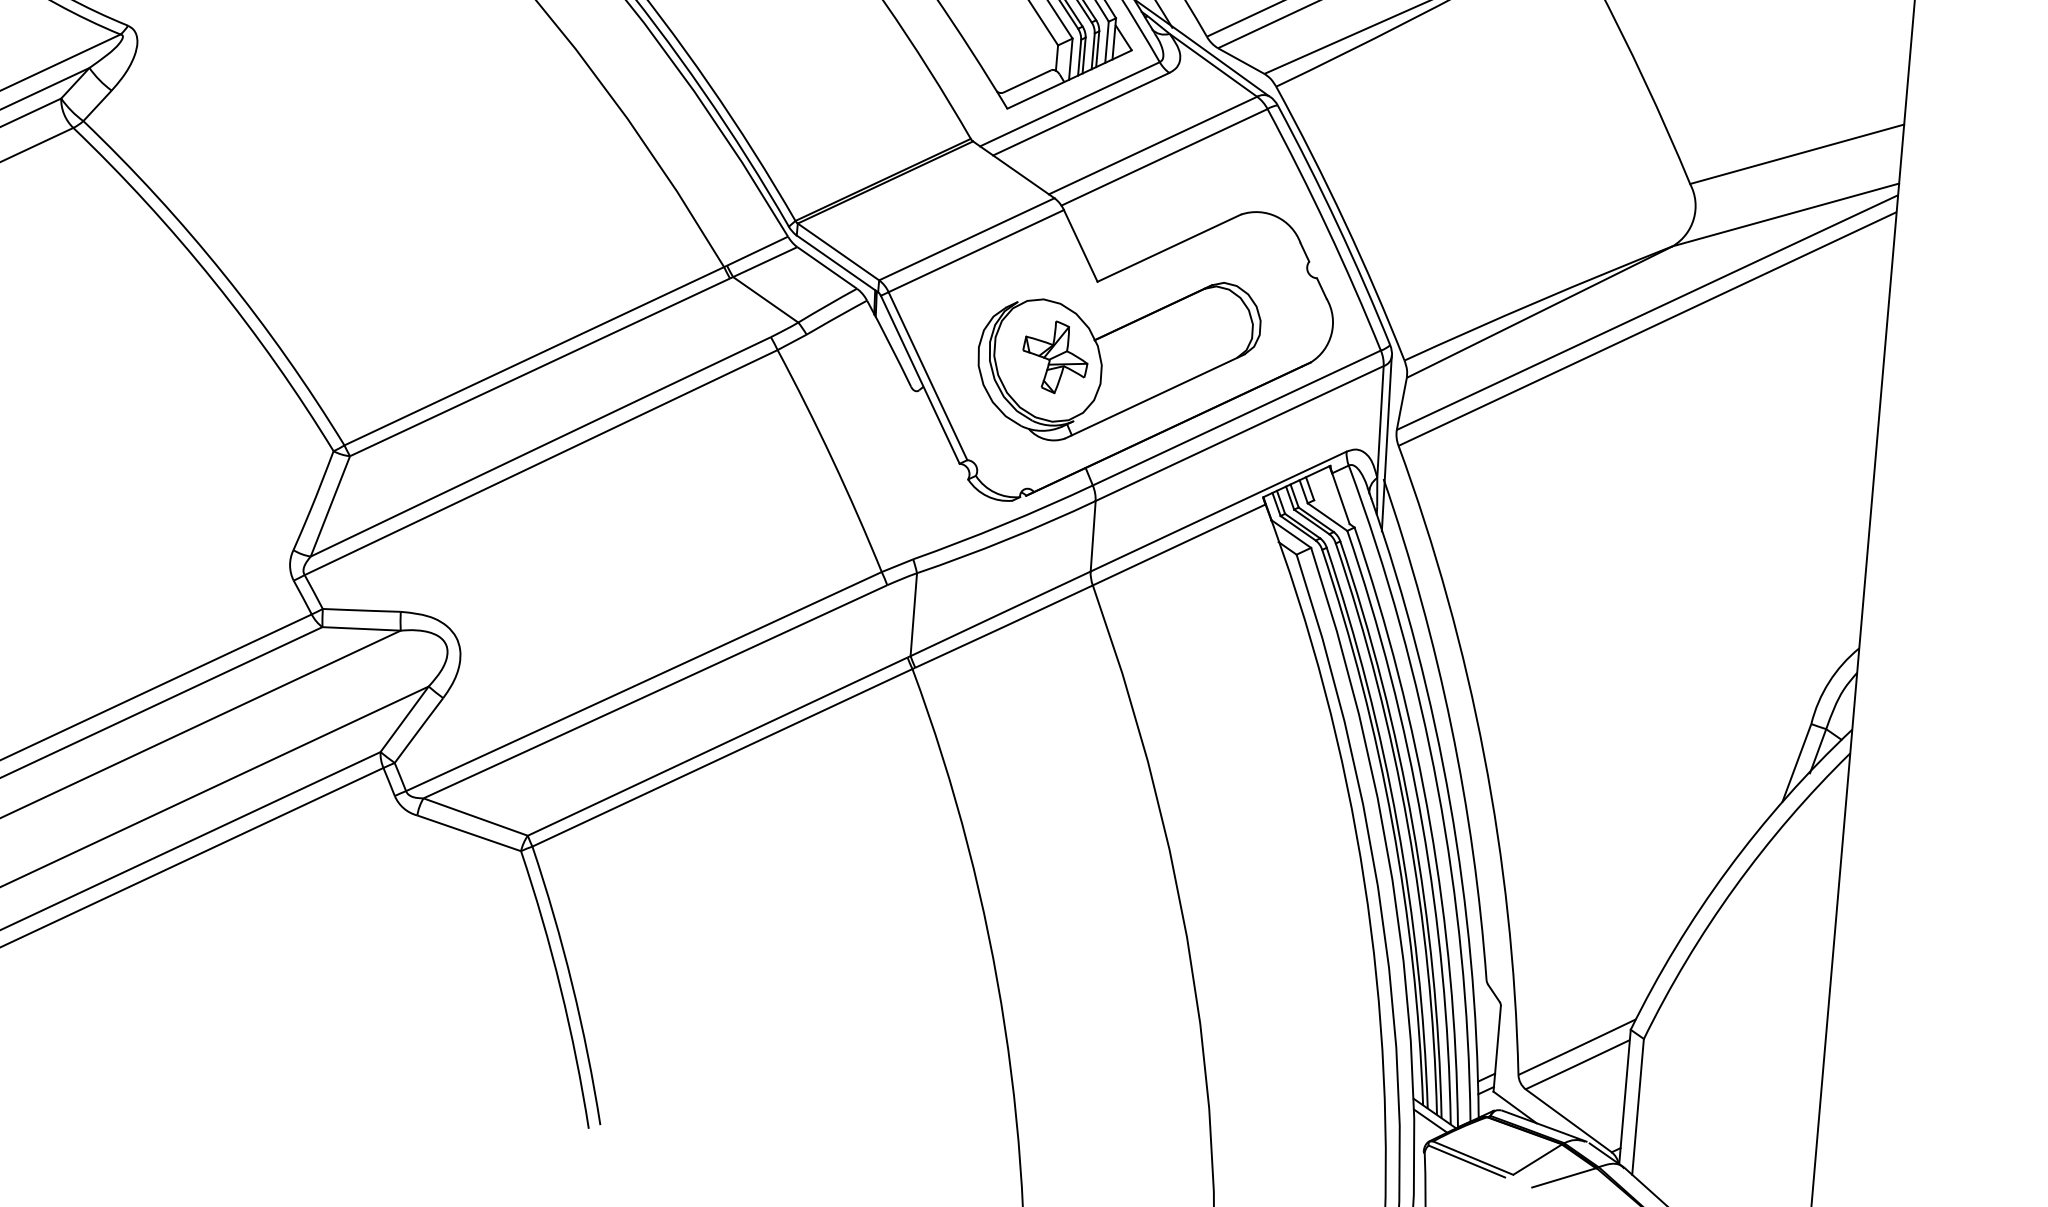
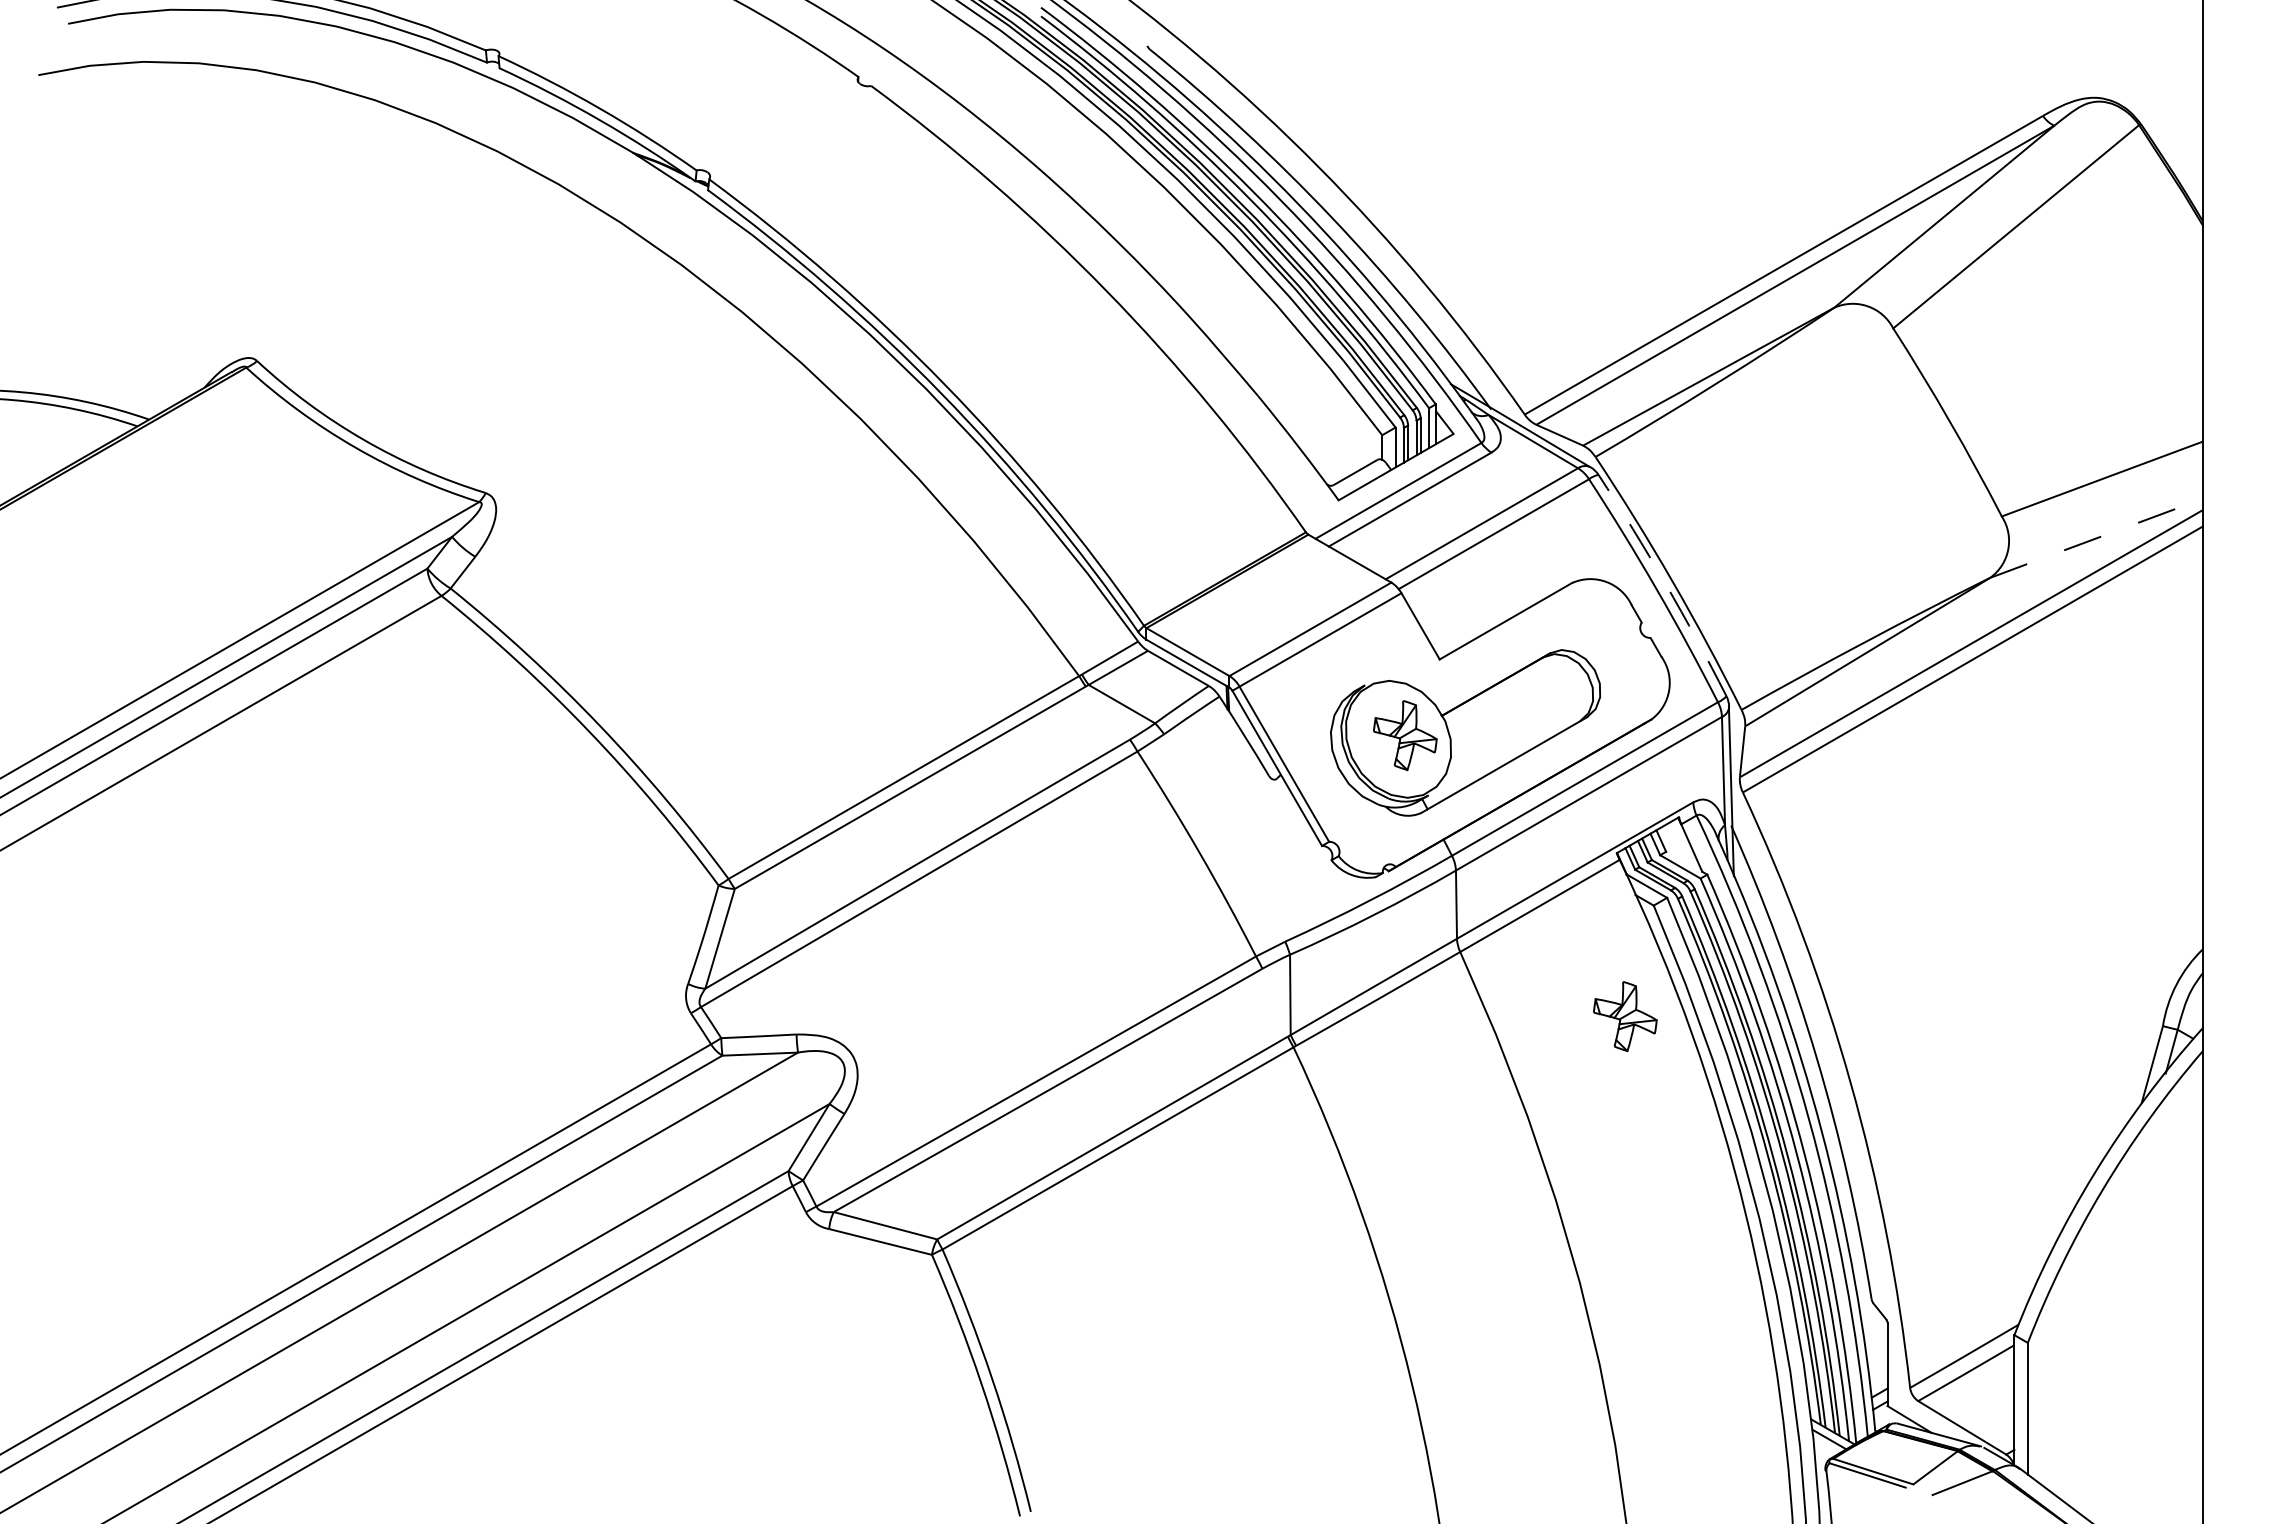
line: (1785, 215) -> (2096, 538), solid -> dashed
arc: (1337, 223) -> (1665, 583), solid -> dashed
part: (1257, 666) -> (1625, 1016), added

